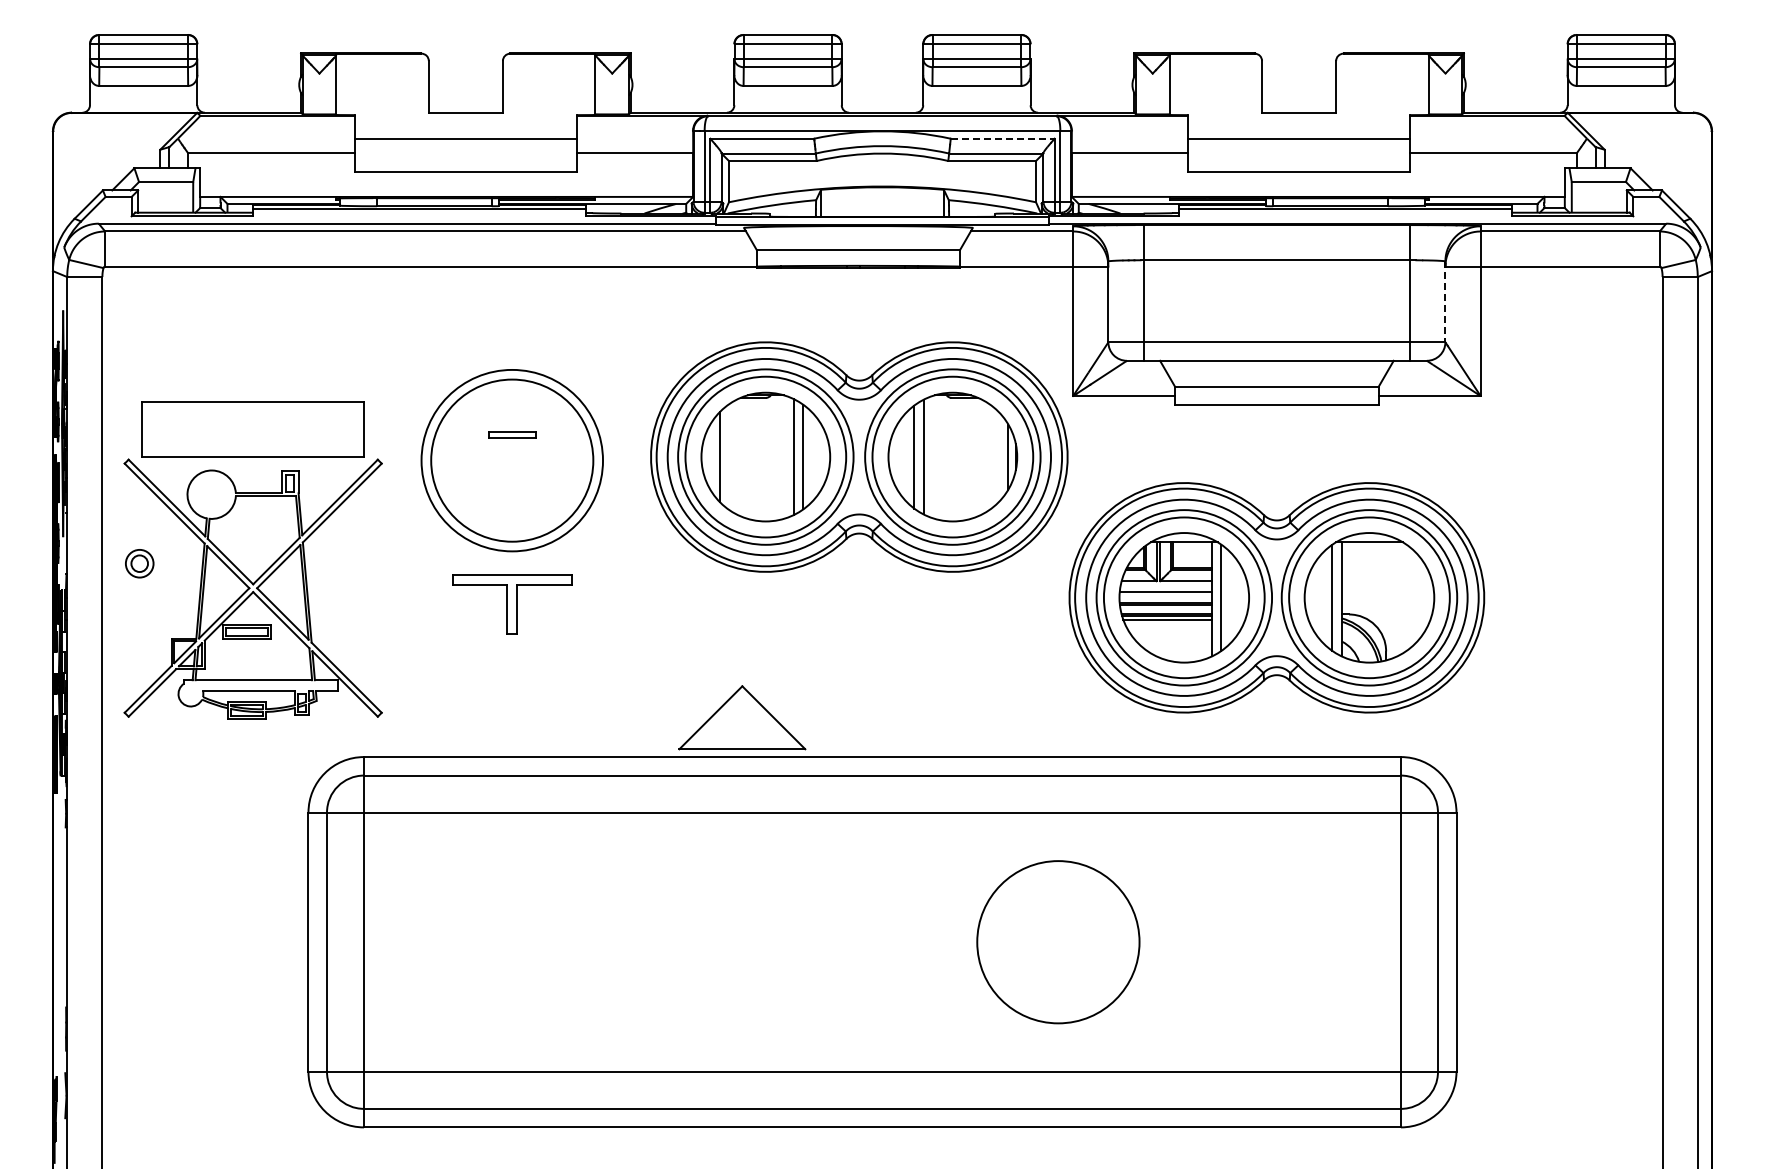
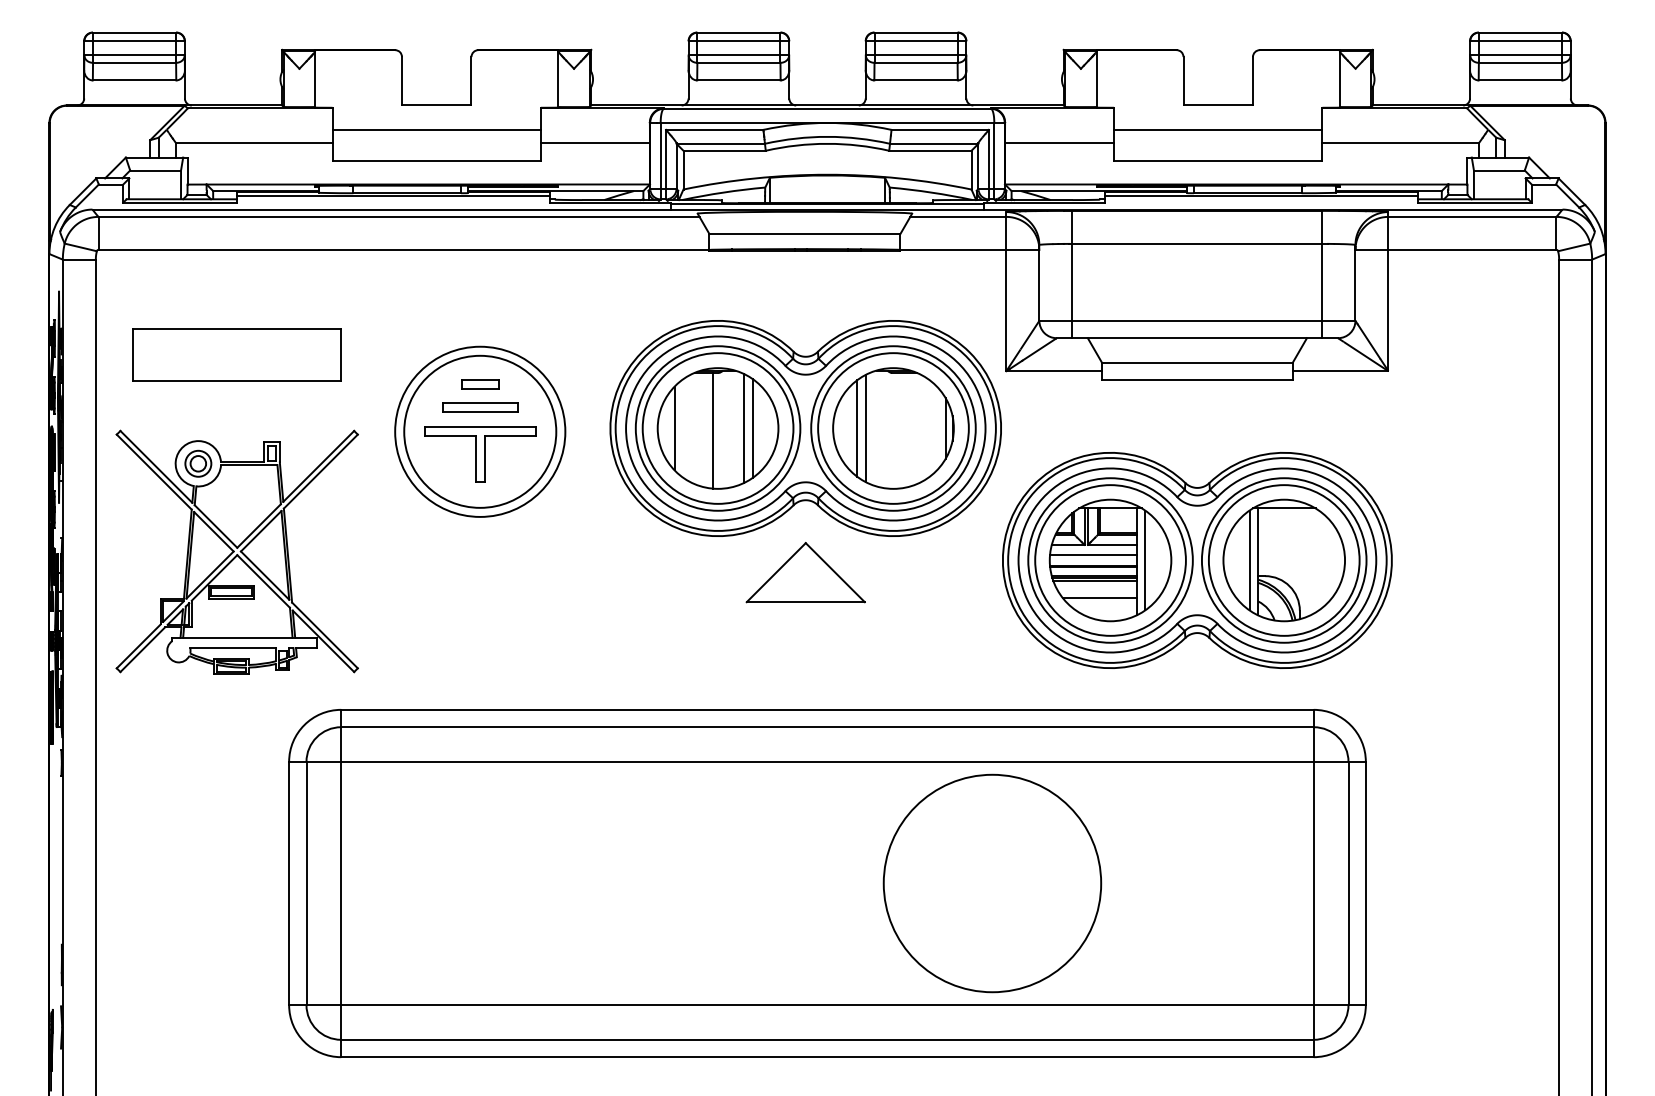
line: (1002, 138) -> (940, 129), dashed -> solid
line: (1445, 302) -> (1355, 283), dashed -> solid
part: (512, 409) -> (480, 383), added
part: (252, 429) -> (236, 354), moved
part: (512, 434) -> (480, 407), size x1.67
line: (760, 459) -> (713, 430), added
part: (139, 563) -> (198, 463), moved
part: (512, 604) -> (480, 454), moved
line: (1172, 638) -> (1099, 598), added
part: (742, 717) -> (805, 572), moved
circle: (1058, 942) -> (992, 883), size x1.43

